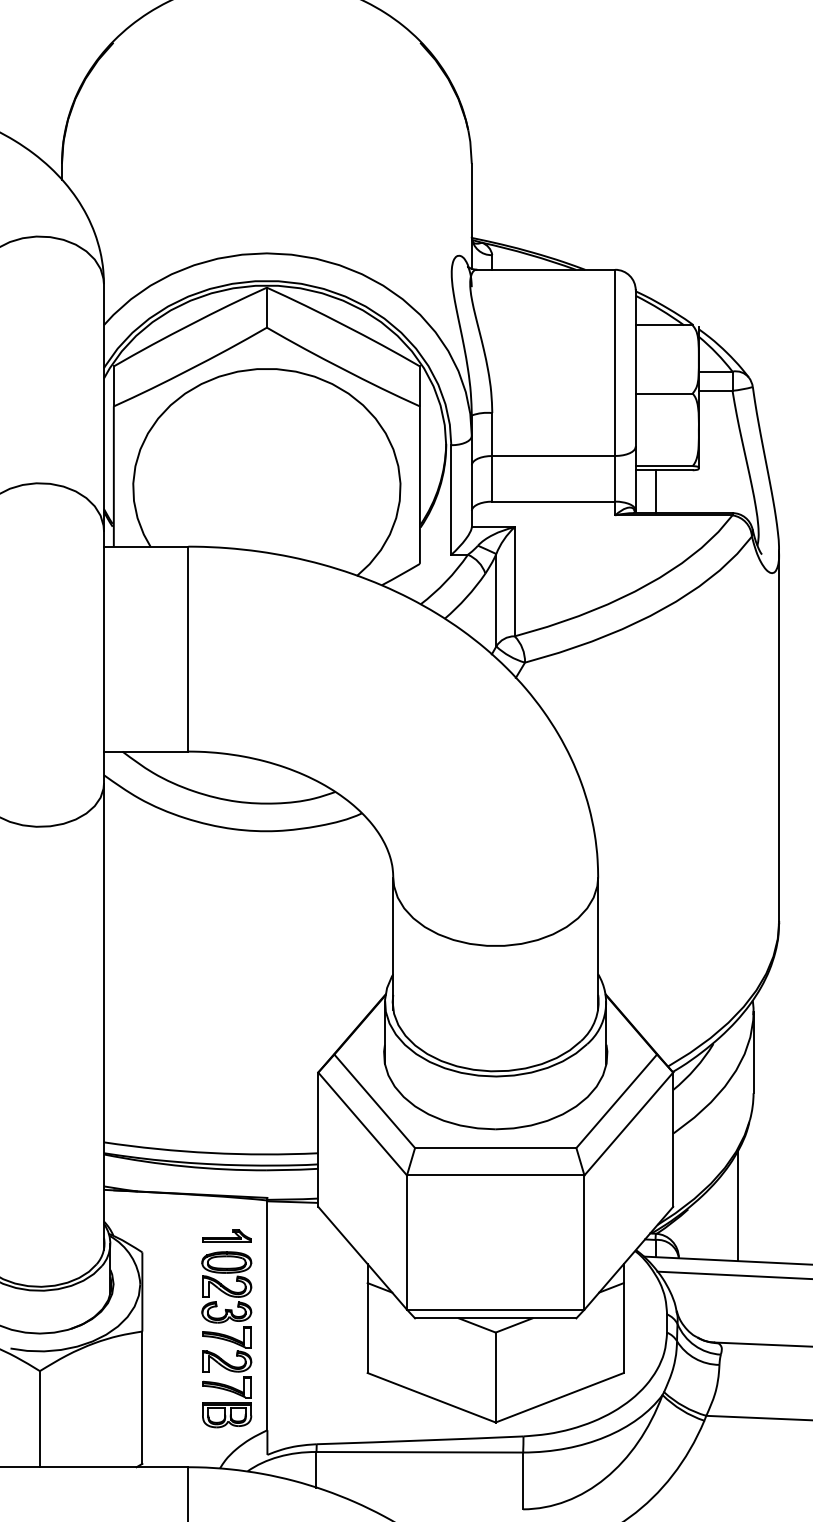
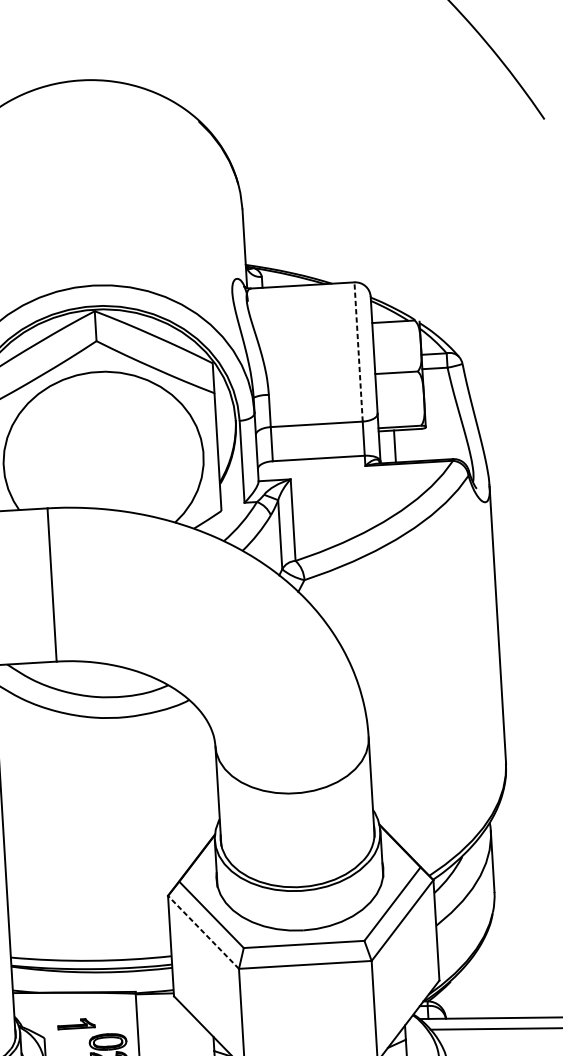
line: (615, 362) -> (358, 351), solid -> dashed
line: (362, 1123) -> (203, 931), solid -> dashed
line: (738, 1205) -> (488, 976), removed
part: (226, 1235) -> (76, 1023), moved

